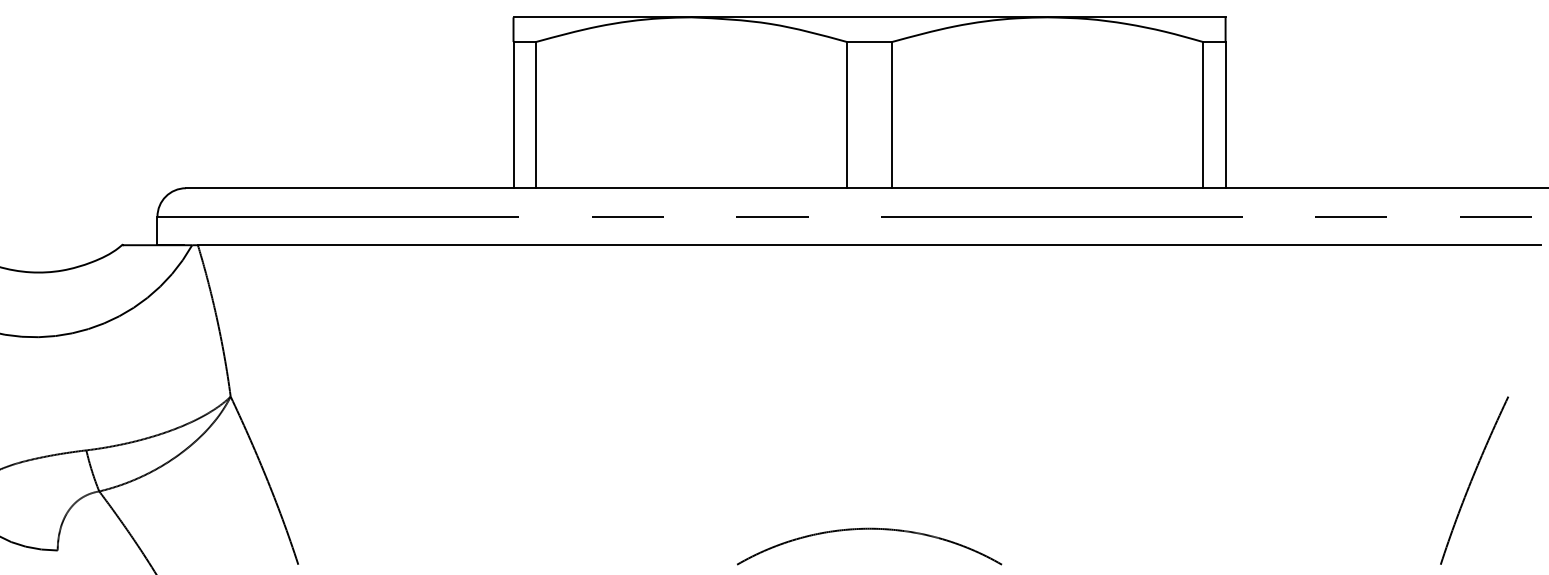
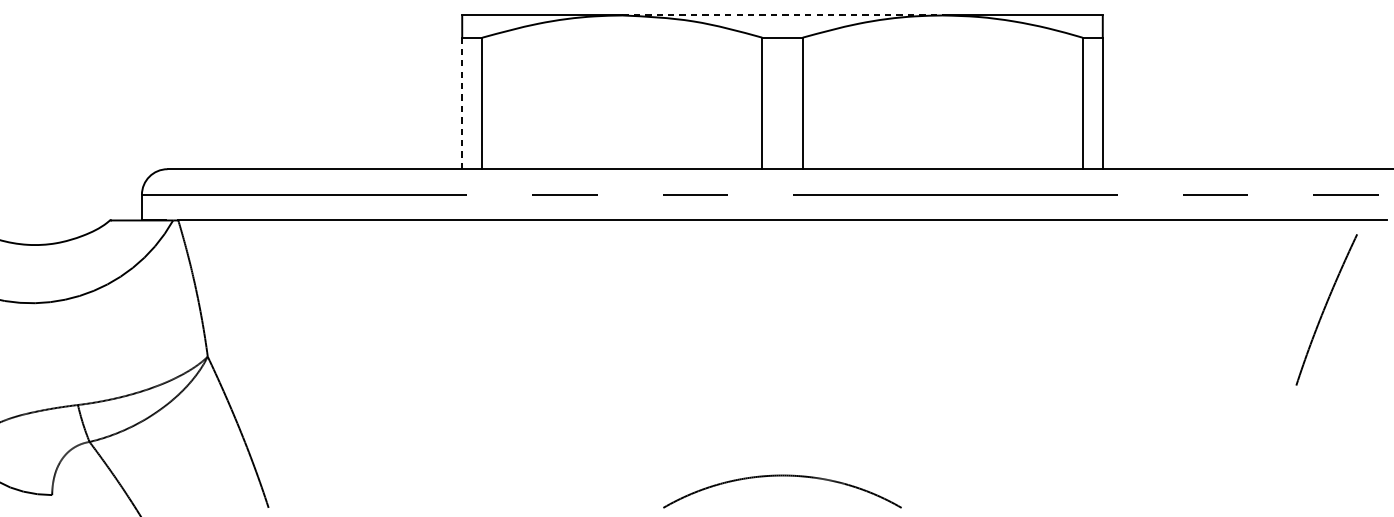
line: (870, 17) -> (783, 15), solid -> dashed
line: (513, 114) -> (462, 102), solid -> dashed
curve: (1472, 480) -> (1324, 309), moved

